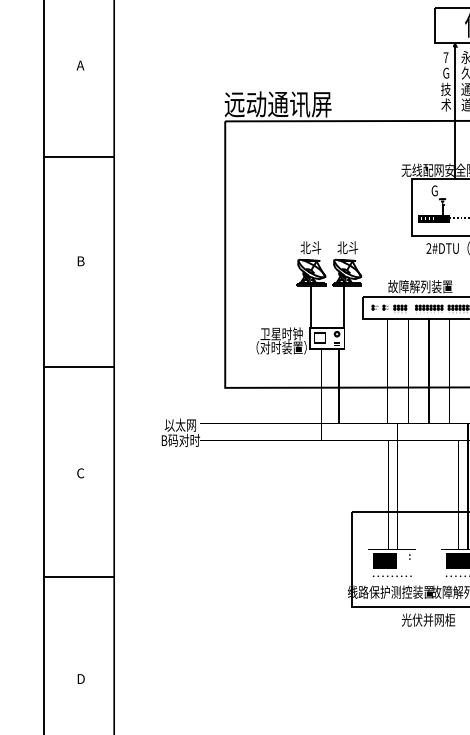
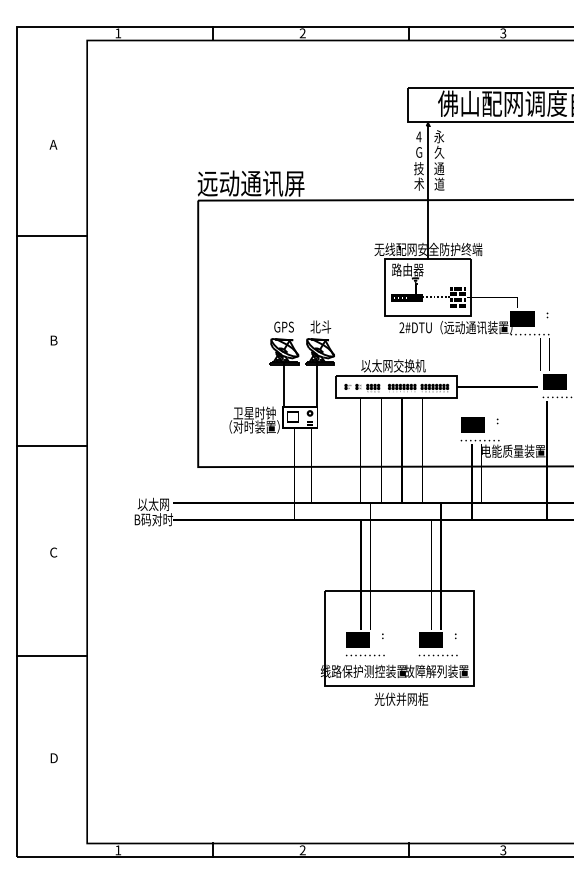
text: (445, 57) -> (418, 136), 7 -> 4
text: (434, 190) -> (407, 269), G -> 路由器
text: (310, 247) -> (283, 326), 北斗 -> GPS
text: (420, 286) -> (393, 365), 故障解列装置 -> 以太网交换机

